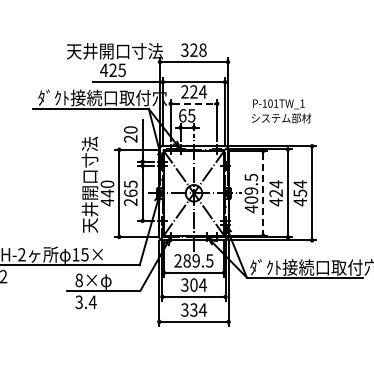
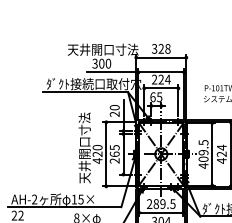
text: (112, 70) -> (101, 63), 425 -> 300
line: (194, 103) -> (161, 88), dashed -> solid
text: (107, 193) -> (97, 154), 440 -> 420
line: (263, 193) -> (212, 154), dashed -> solid

